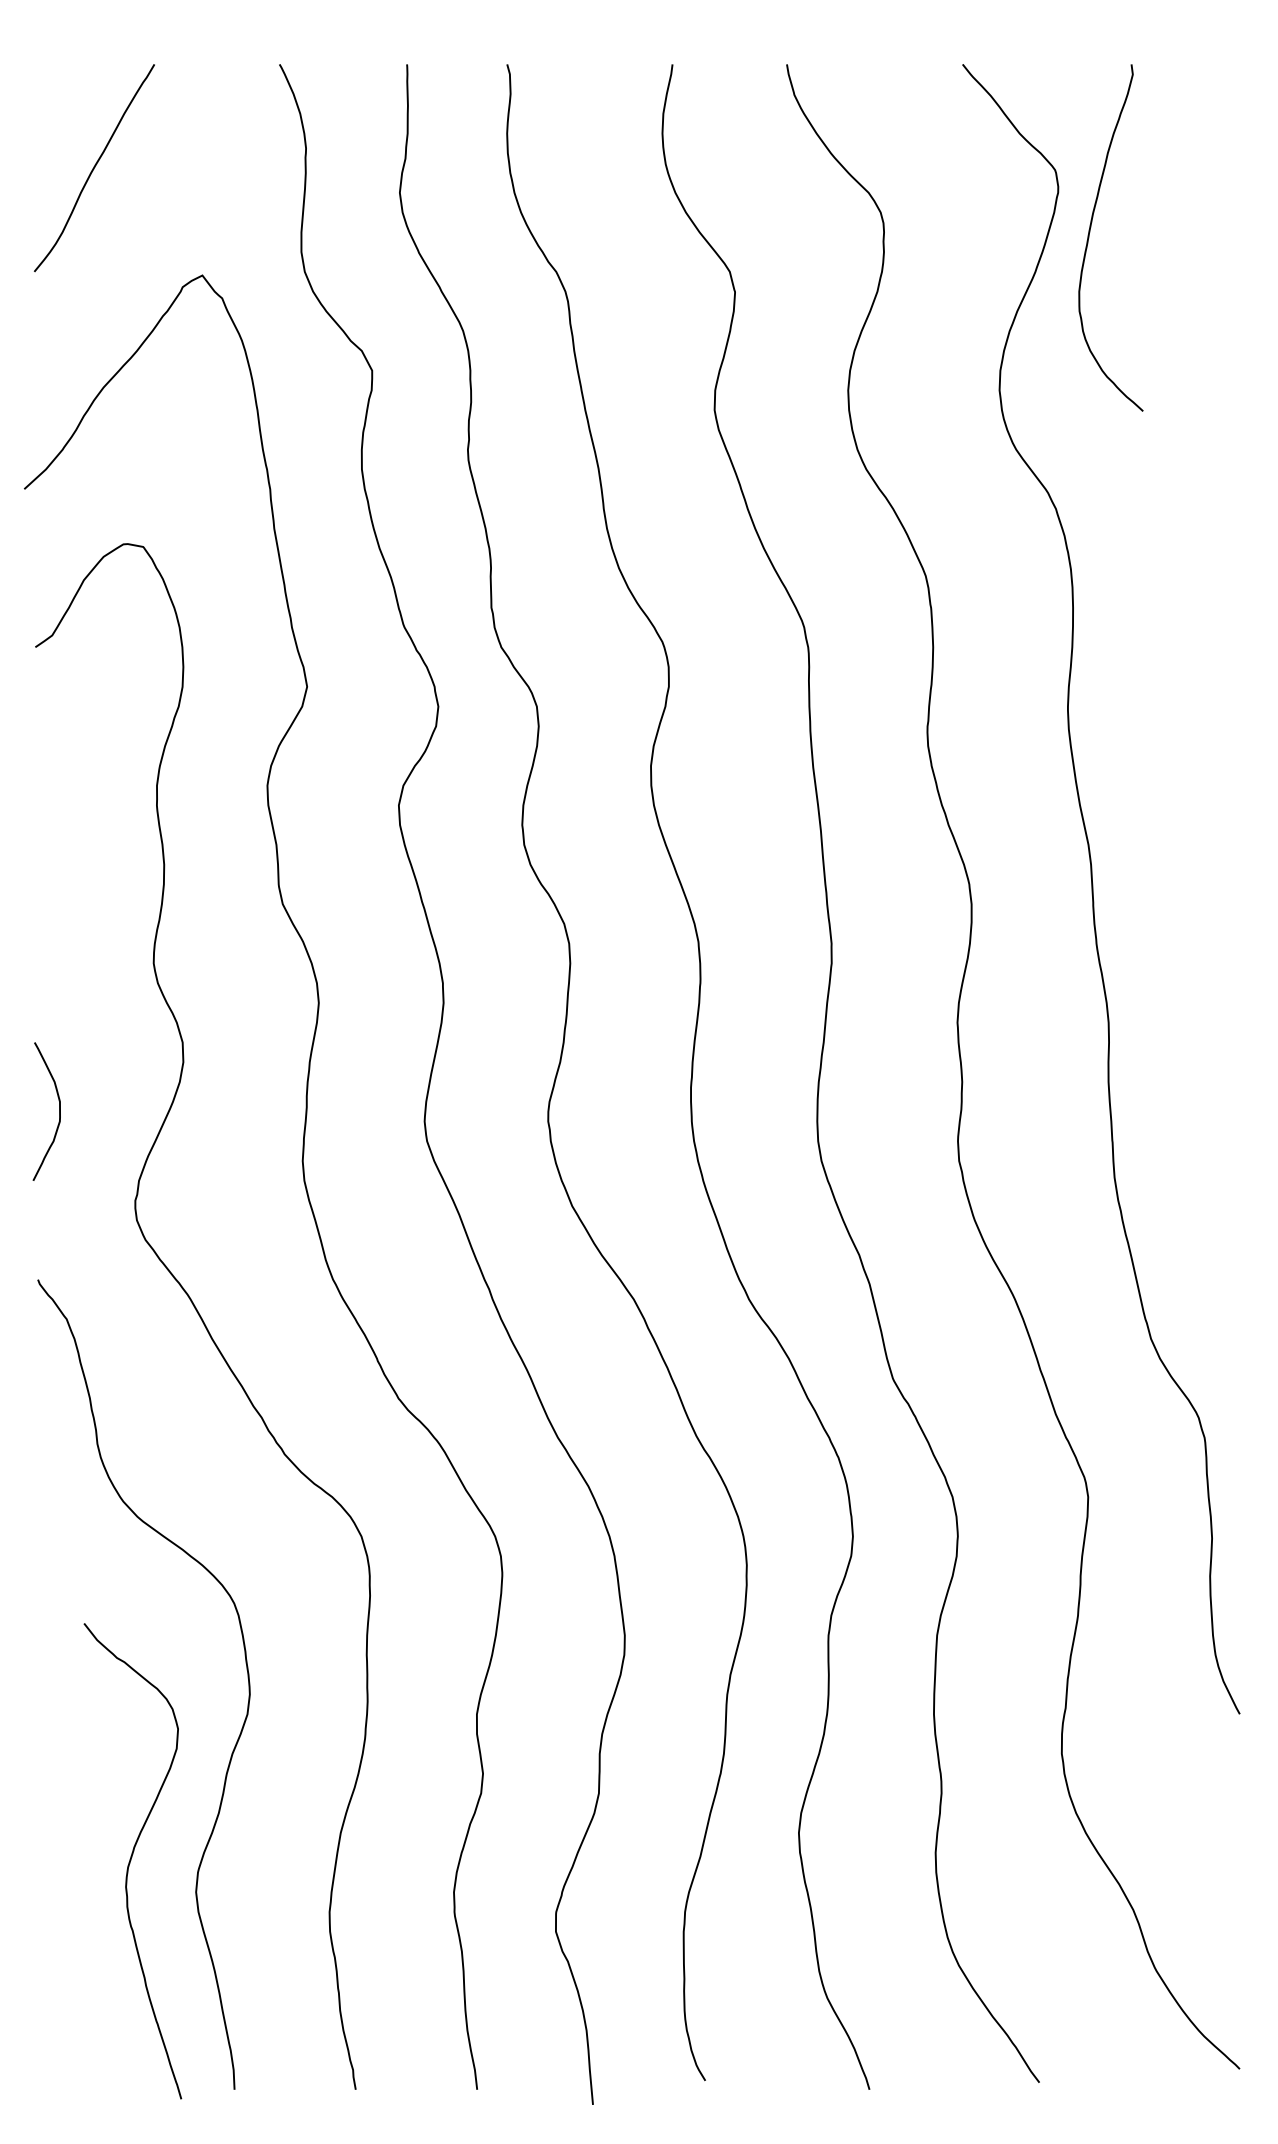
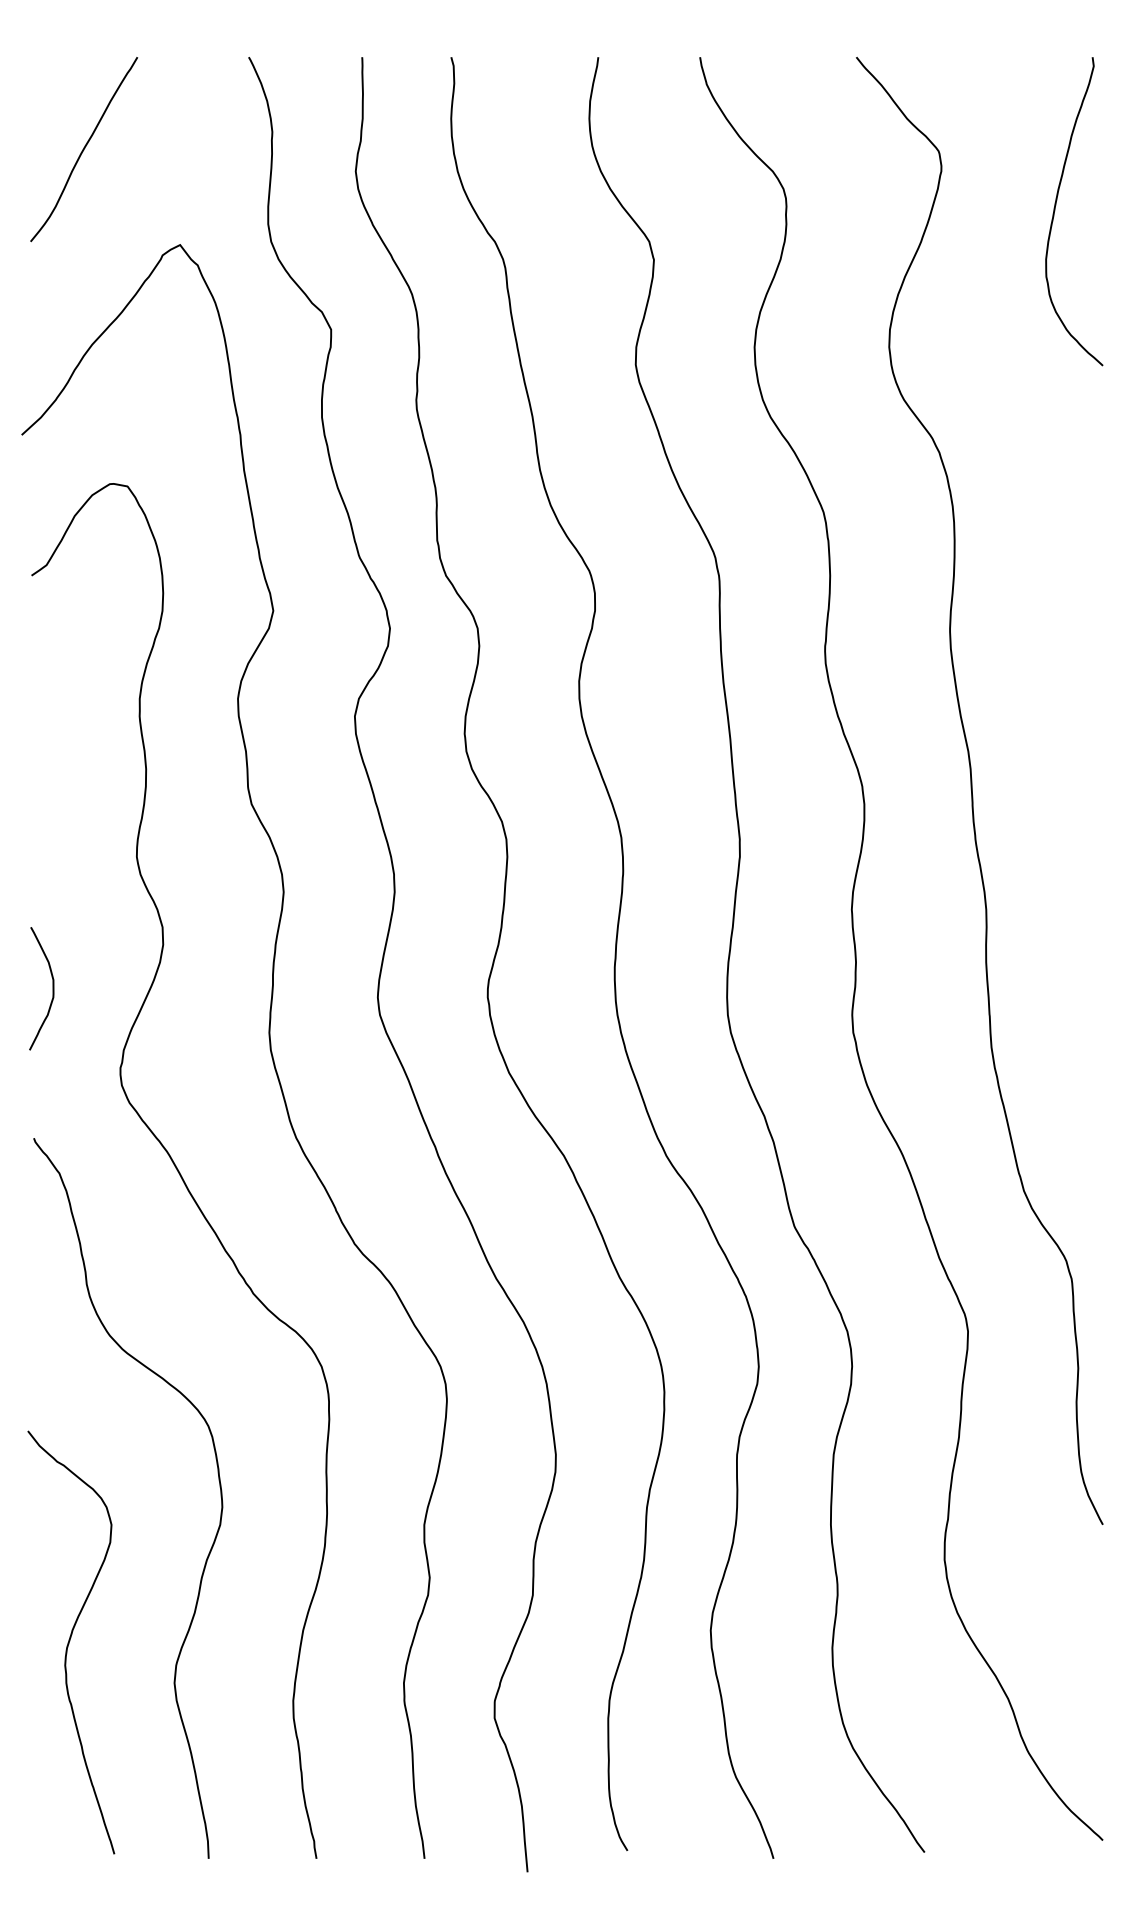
curve: (1090, 231) -> (1056, 205), moved
curve: (131, 1860) -> (70, 1641), moved

